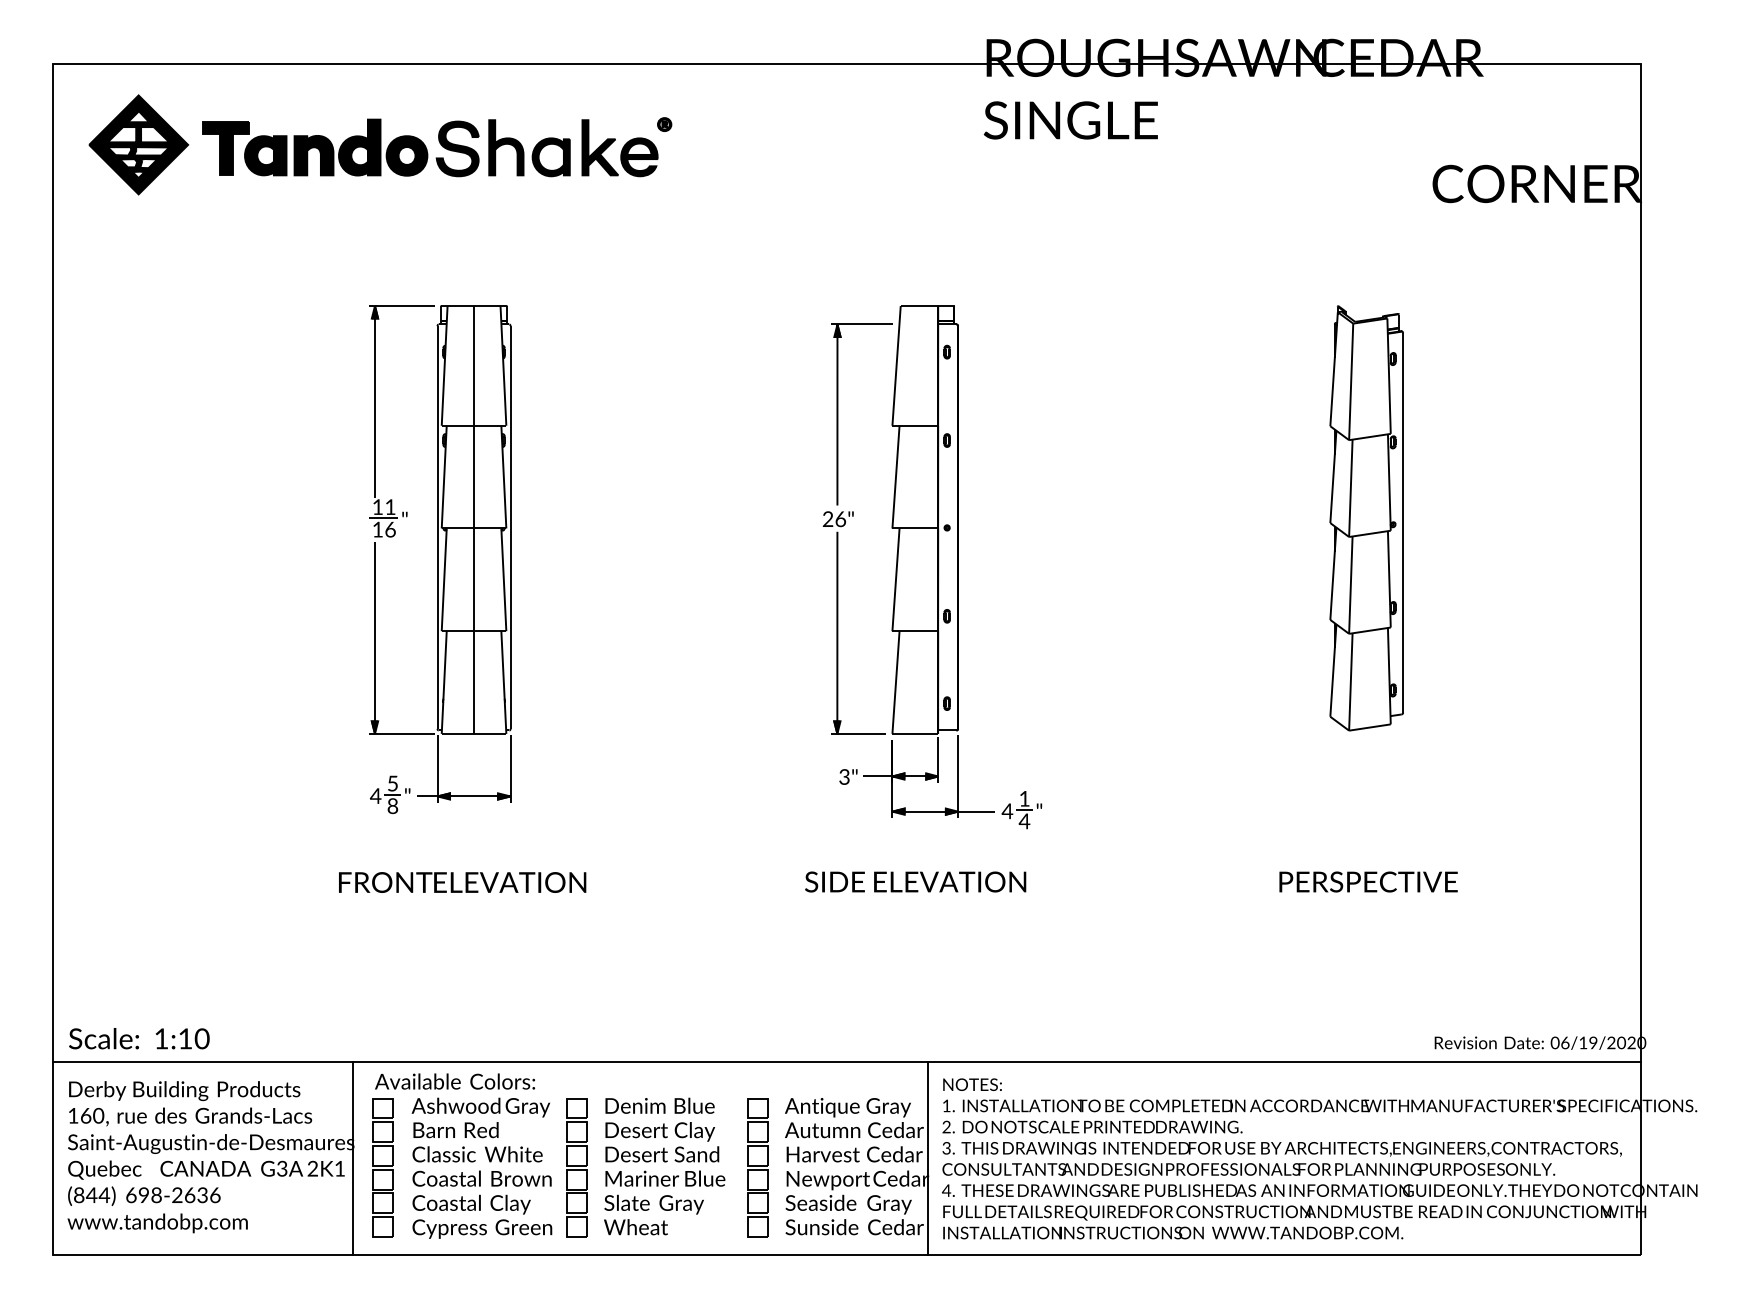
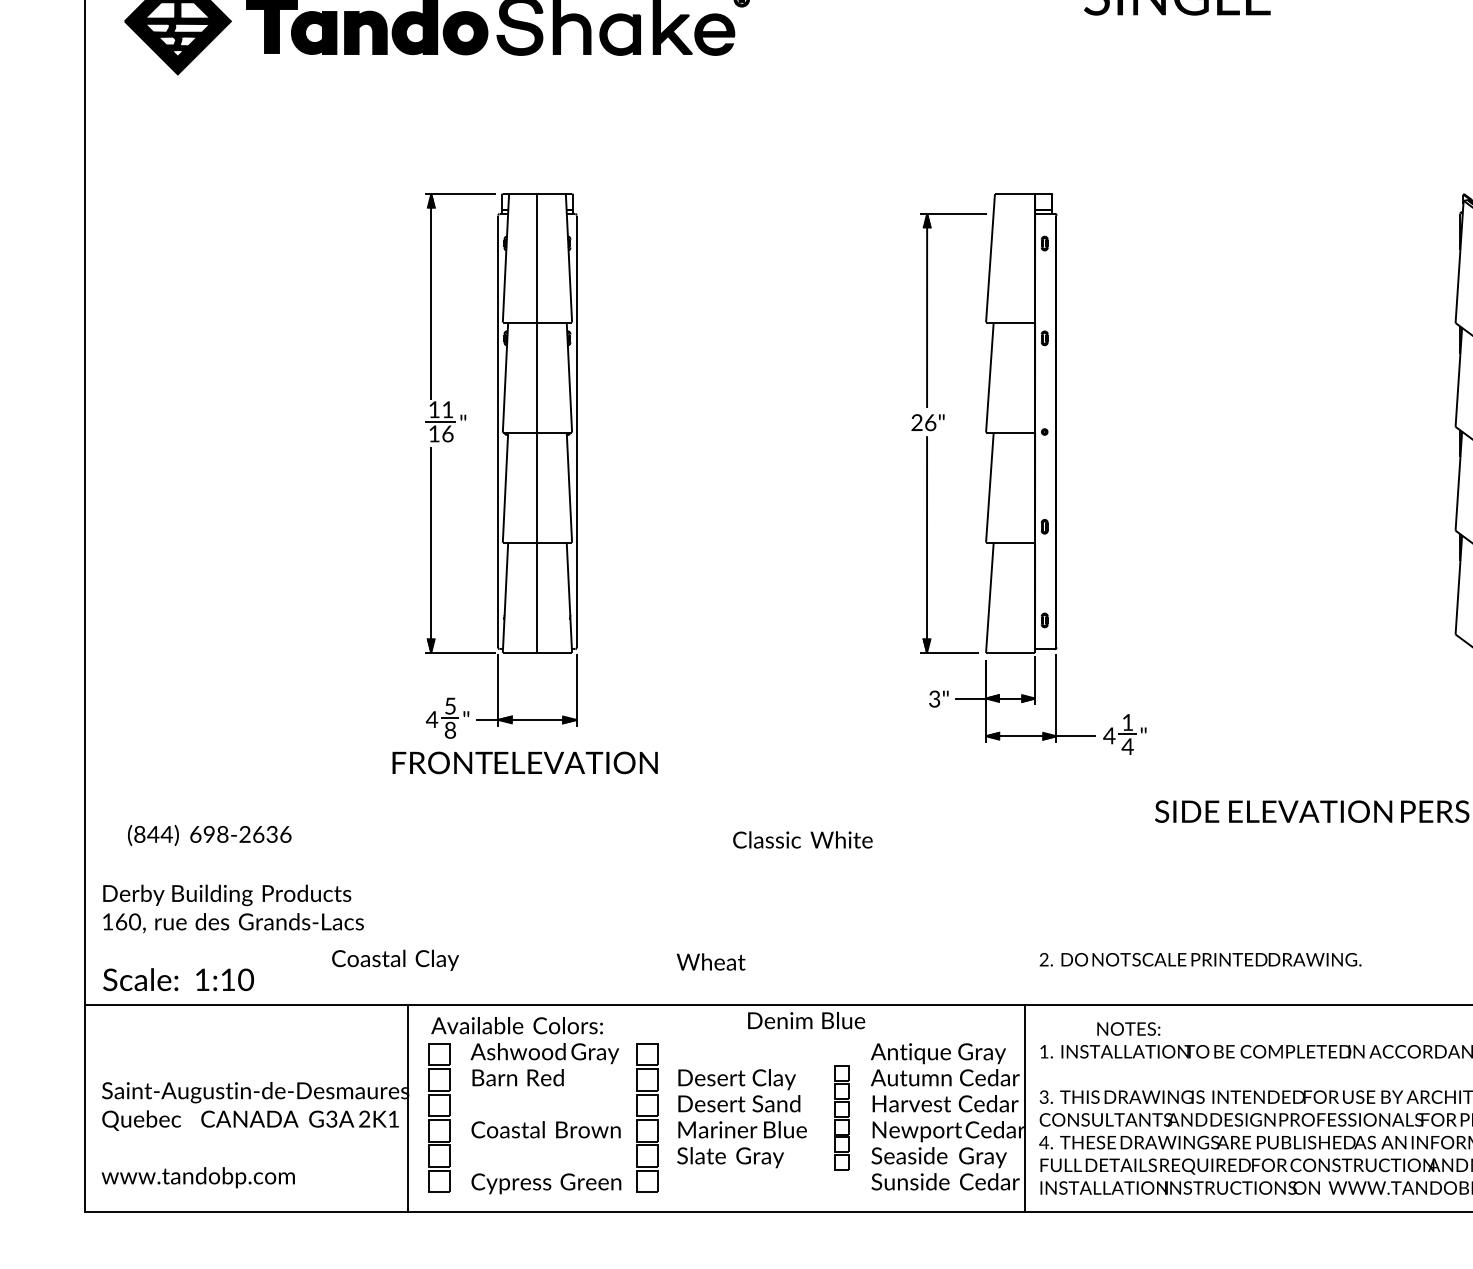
text: (915, 881) -> (1273, 811), moved
text: (462, 882) -> (525, 762), moved
text: (972, 1084) -> (1128, 1028), moved
text: (190, 1103) -> (233, 908), moved
text: (659, 1105) -> (806, 1020), moved
text: (1092, 1126) -> (1200, 959), moved
text: (477, 1154) -> (802, 840), moved
part: (757, 1167) -> (841, 1117), size x0.7
text: (144, 1195) -> (209, 834), moved
text: (471, 1204) -> (395, 960), moved
text: (635, 1227) -> (710, 962), moved

